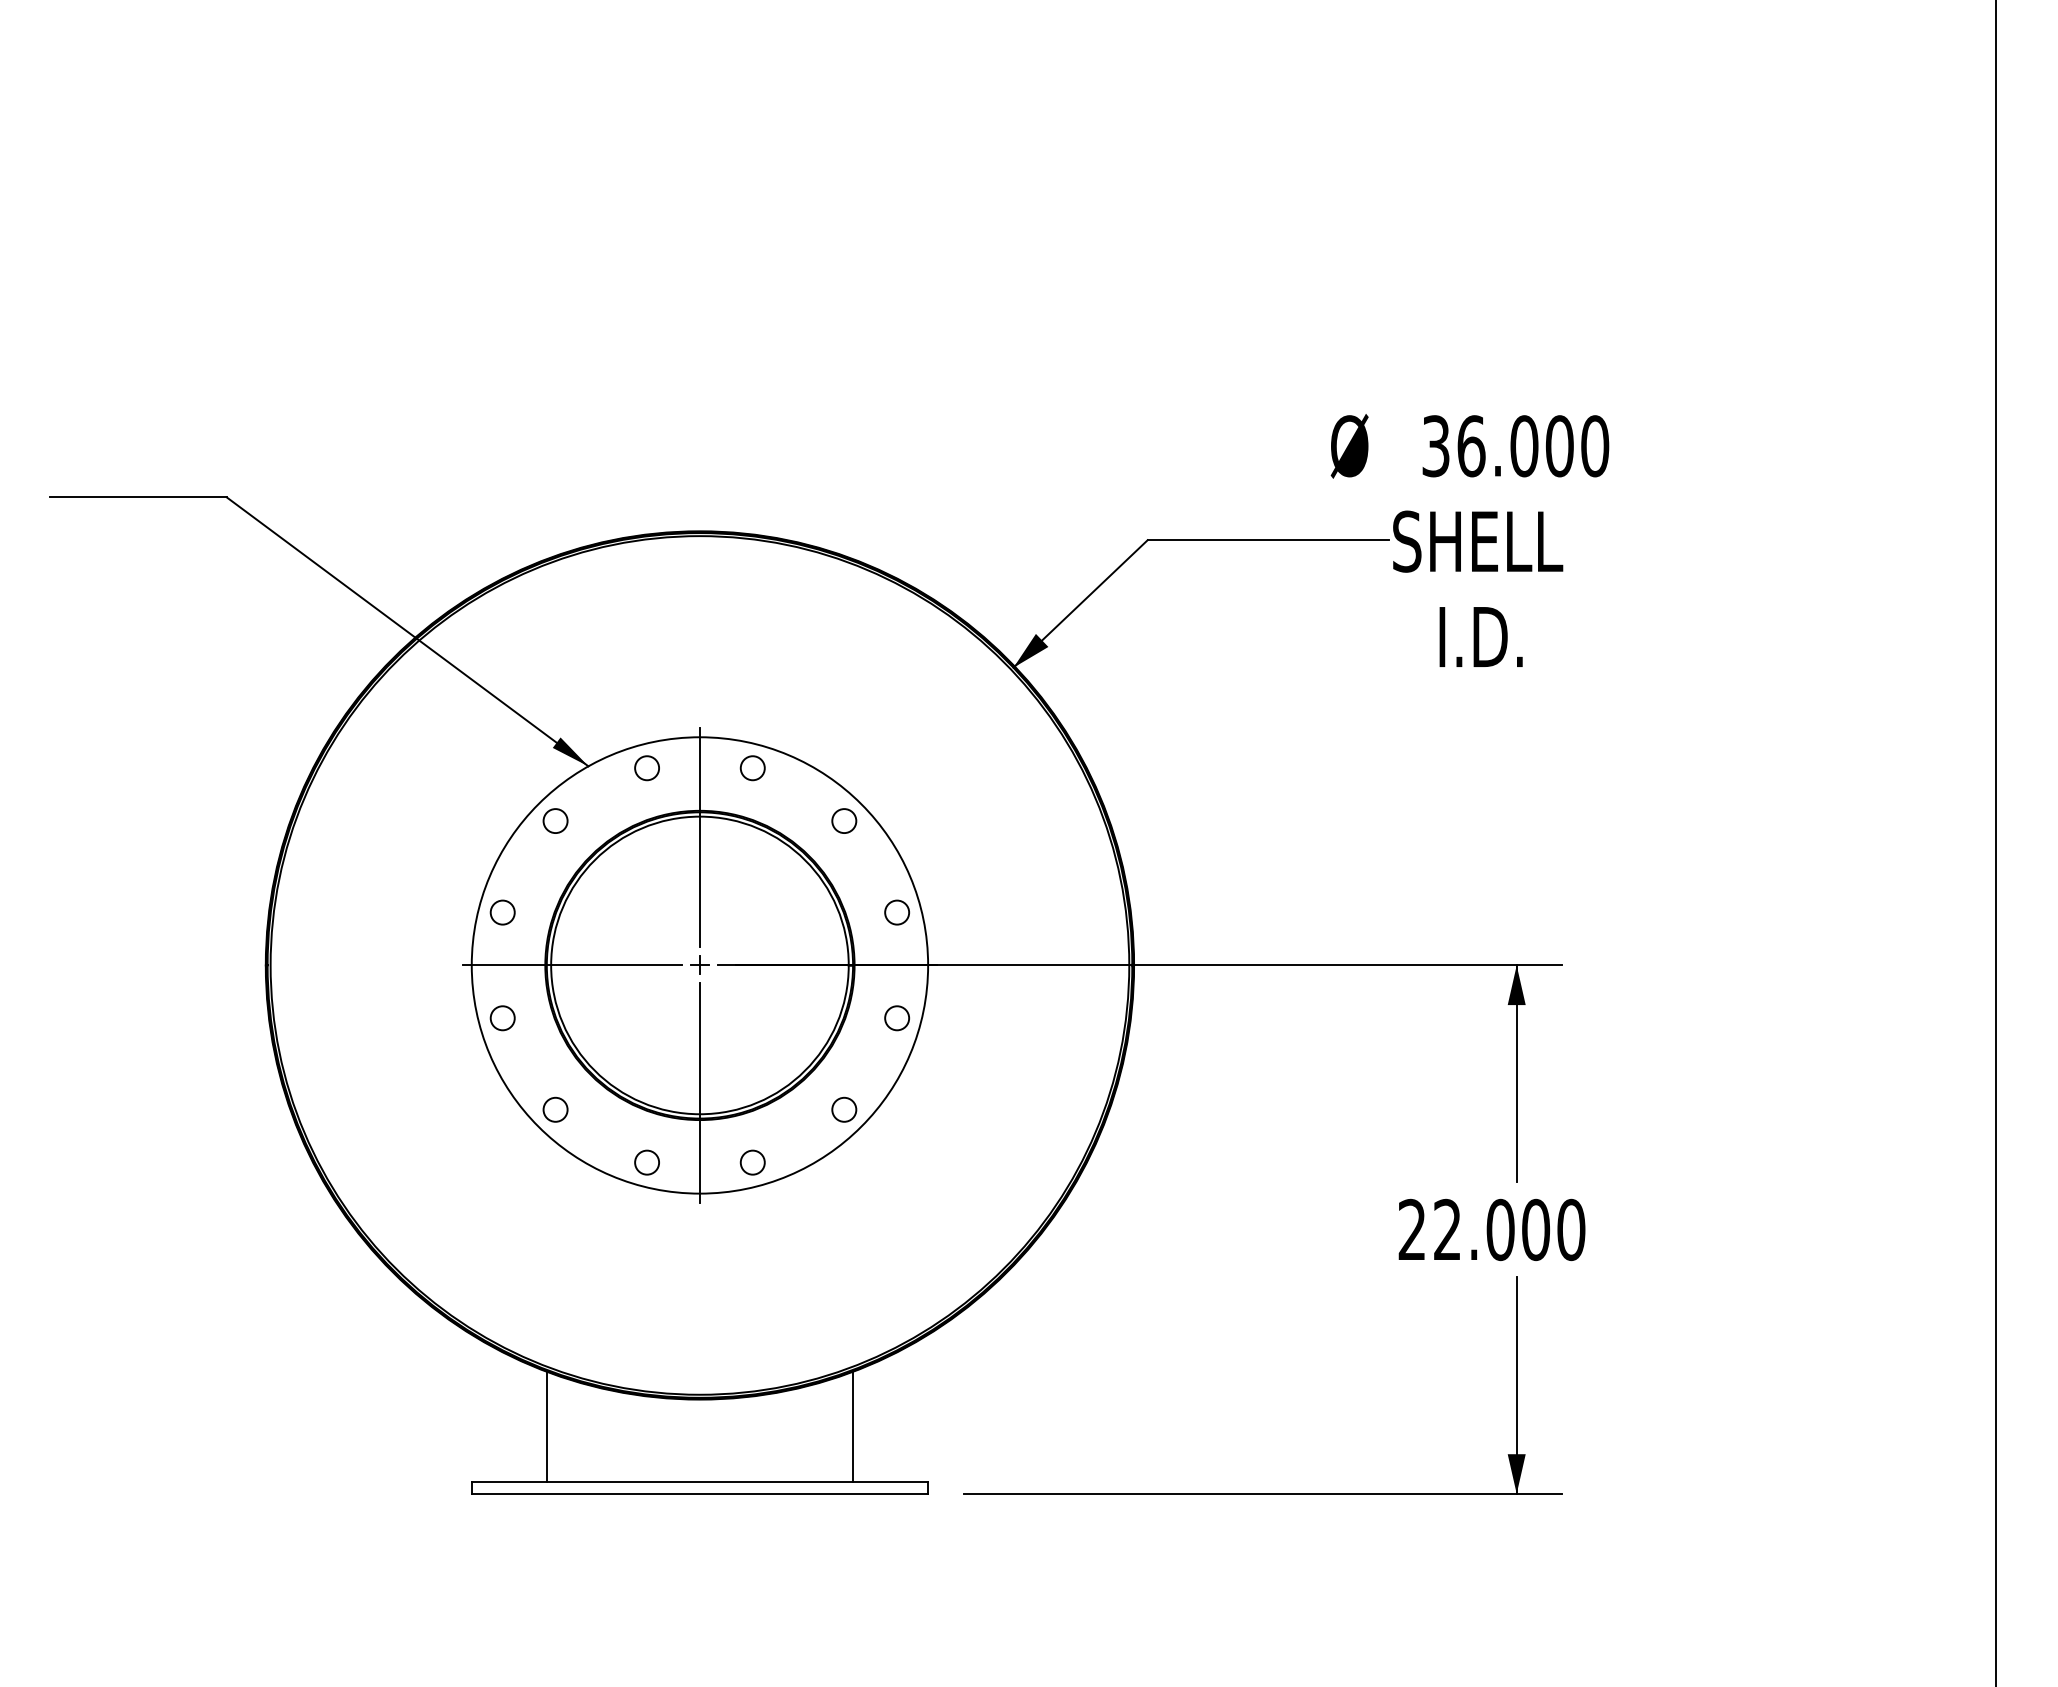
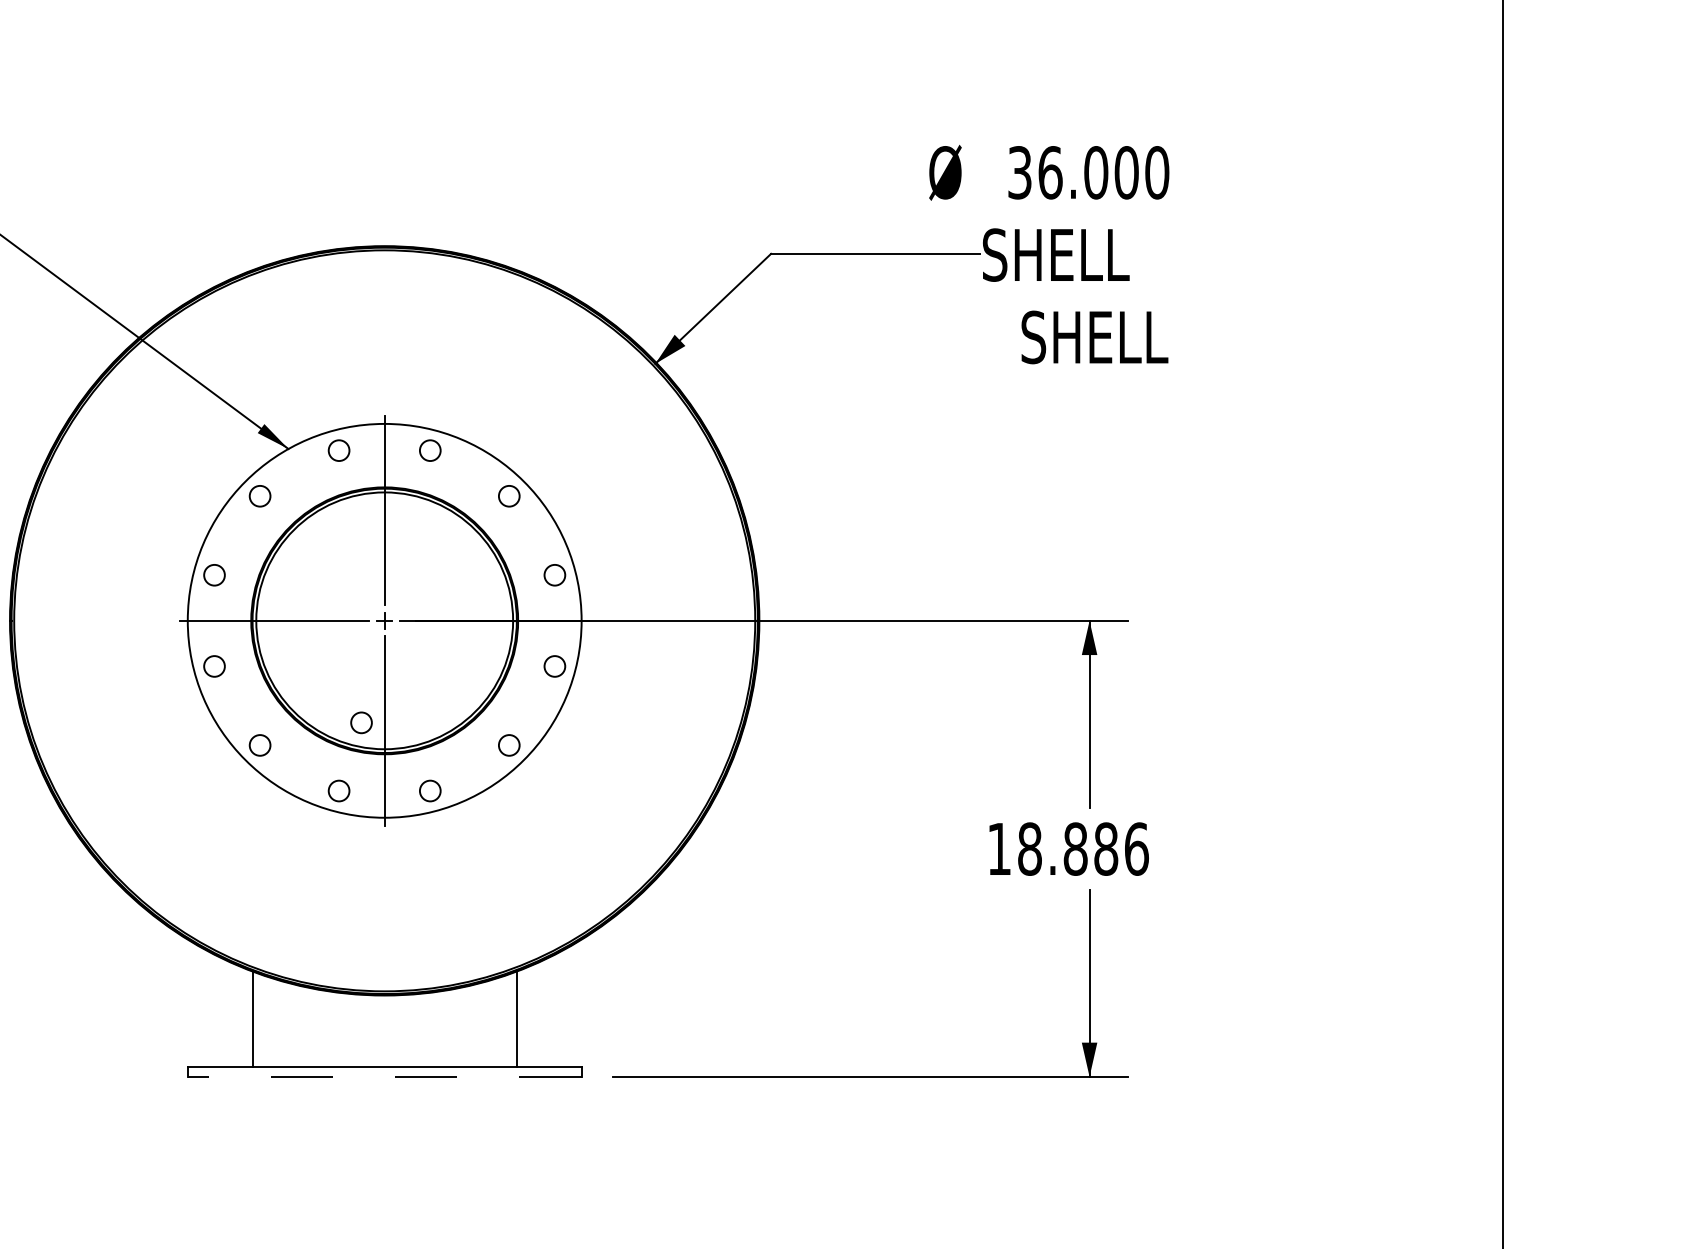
text: (1522, 637) -> (1094, 337), I.D. -> SHELL
circle: (672, 1083) -> (361, 722), added
text: (1491, 1229) -> (1067, 848), 22.000 -> 18.886
line: (699, 1493) -> (384, 1076), solid -> dashed

